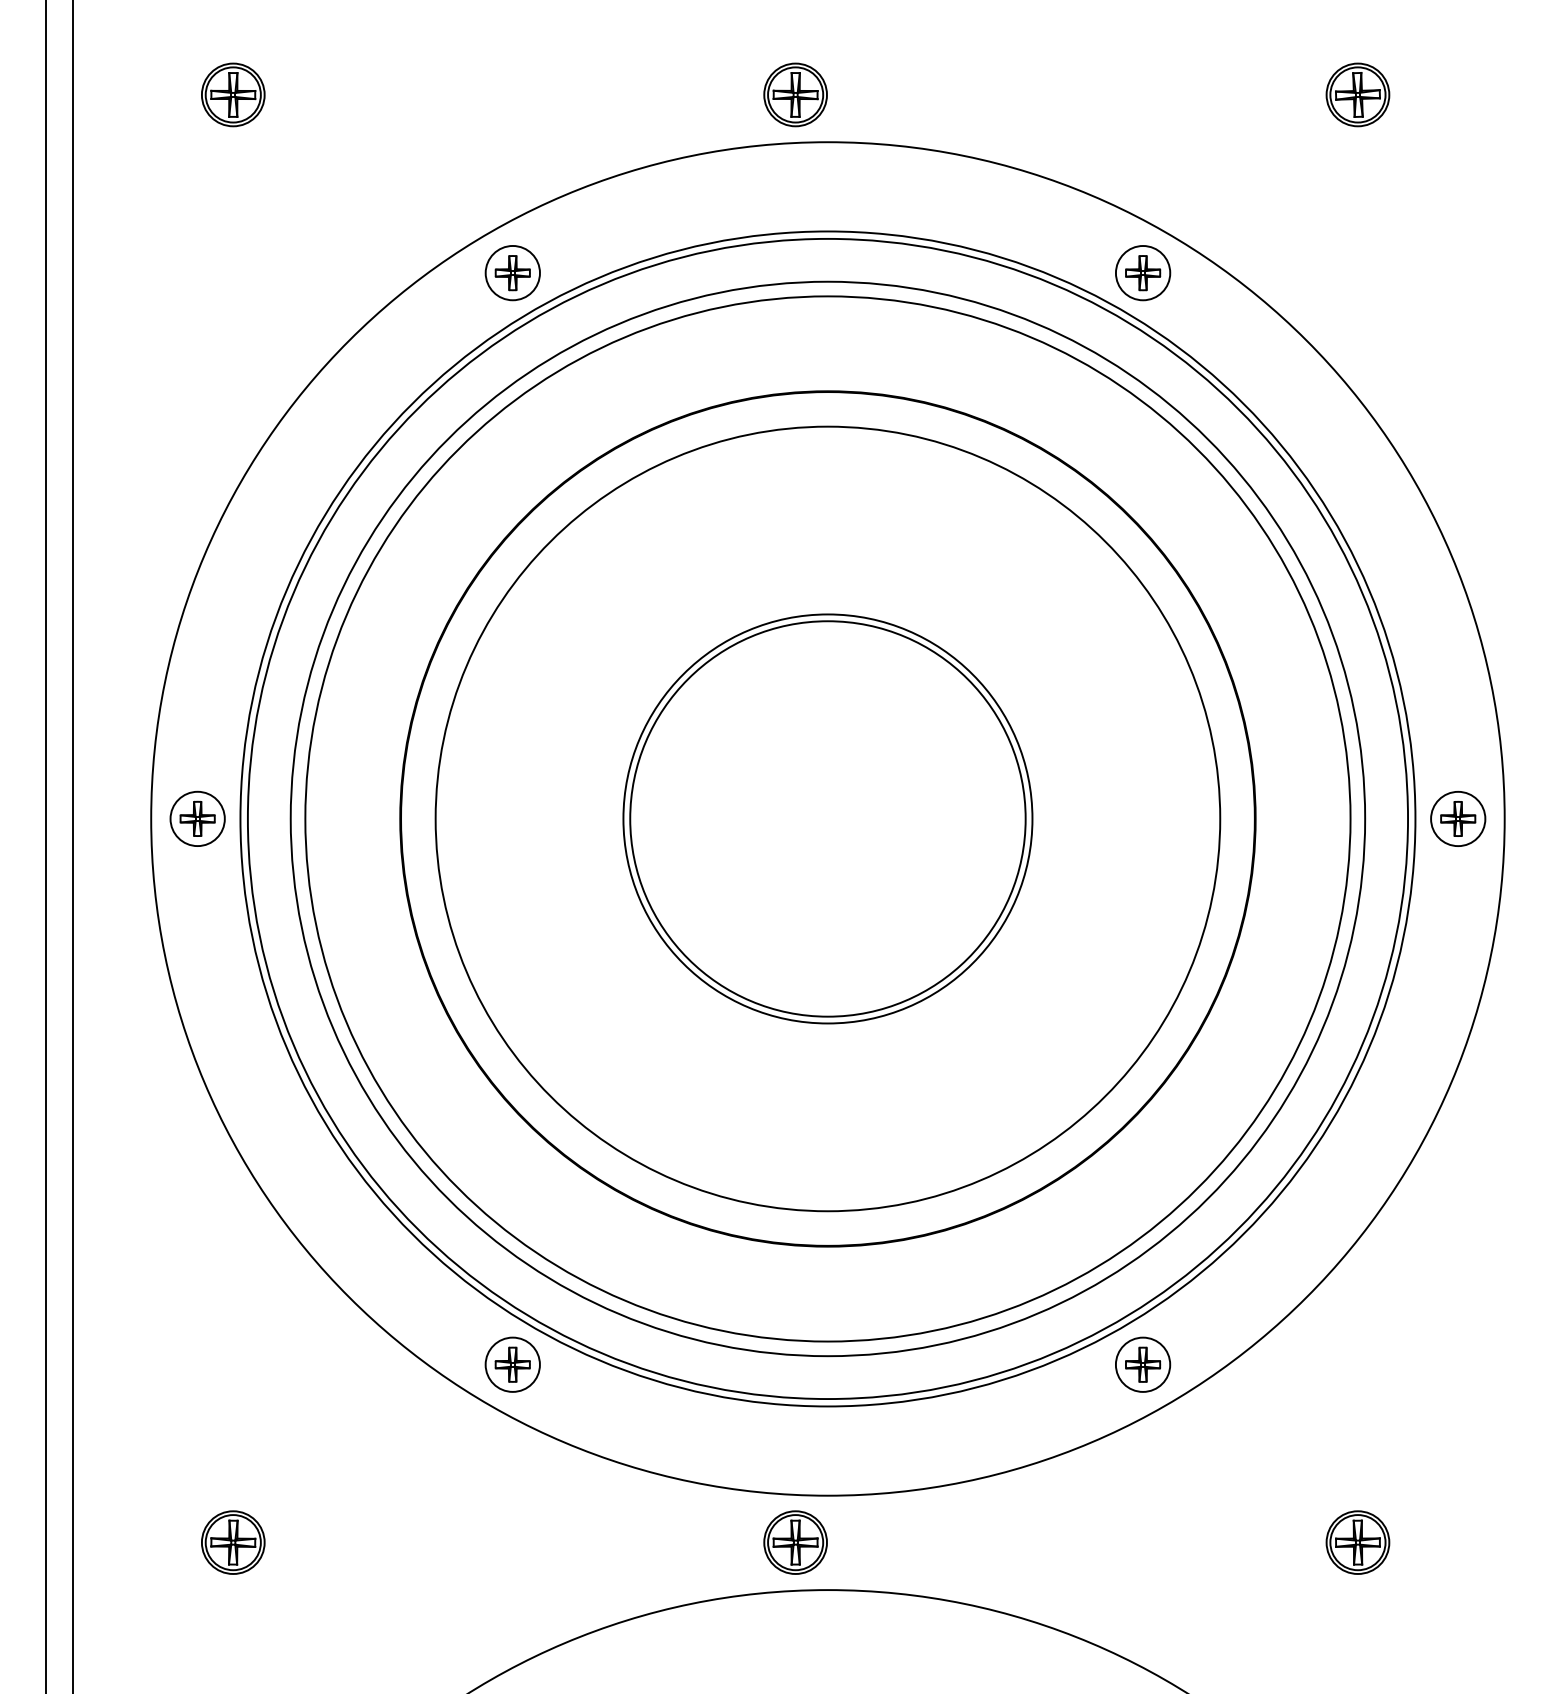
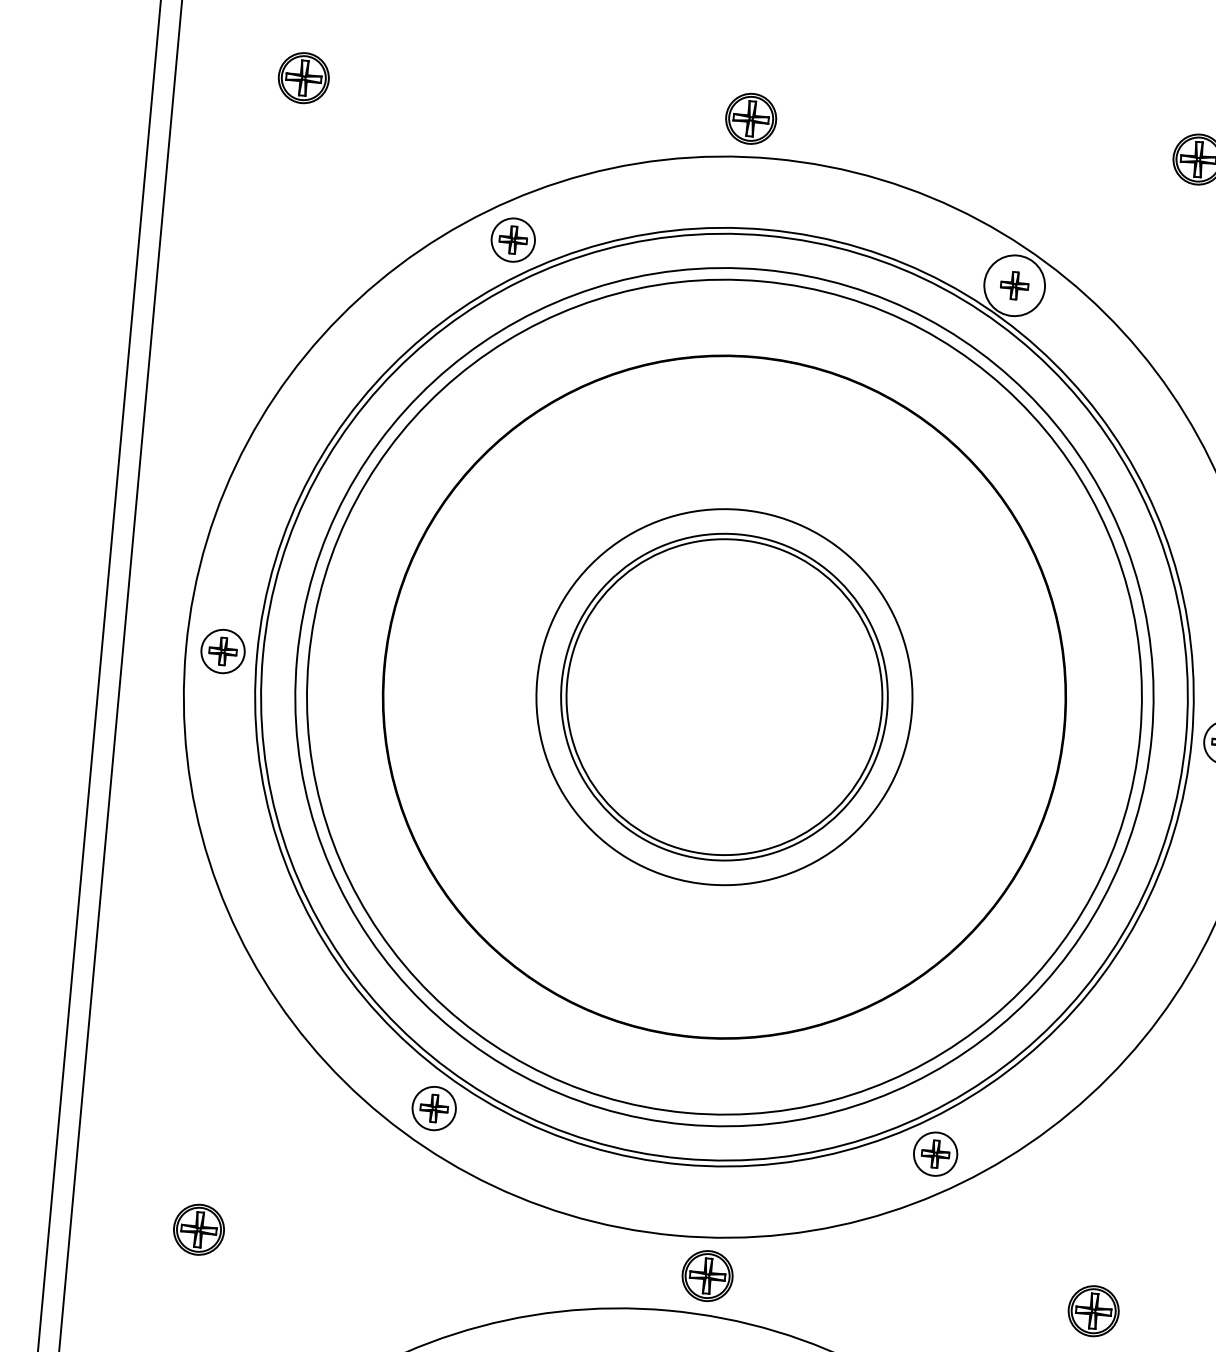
circle: (1142, 273) -> (1014, 286), size x1.4
circle: (827, 818) -> (724, 696), size x0.6
part: (795, 1542) -> (707, 1275), moved

